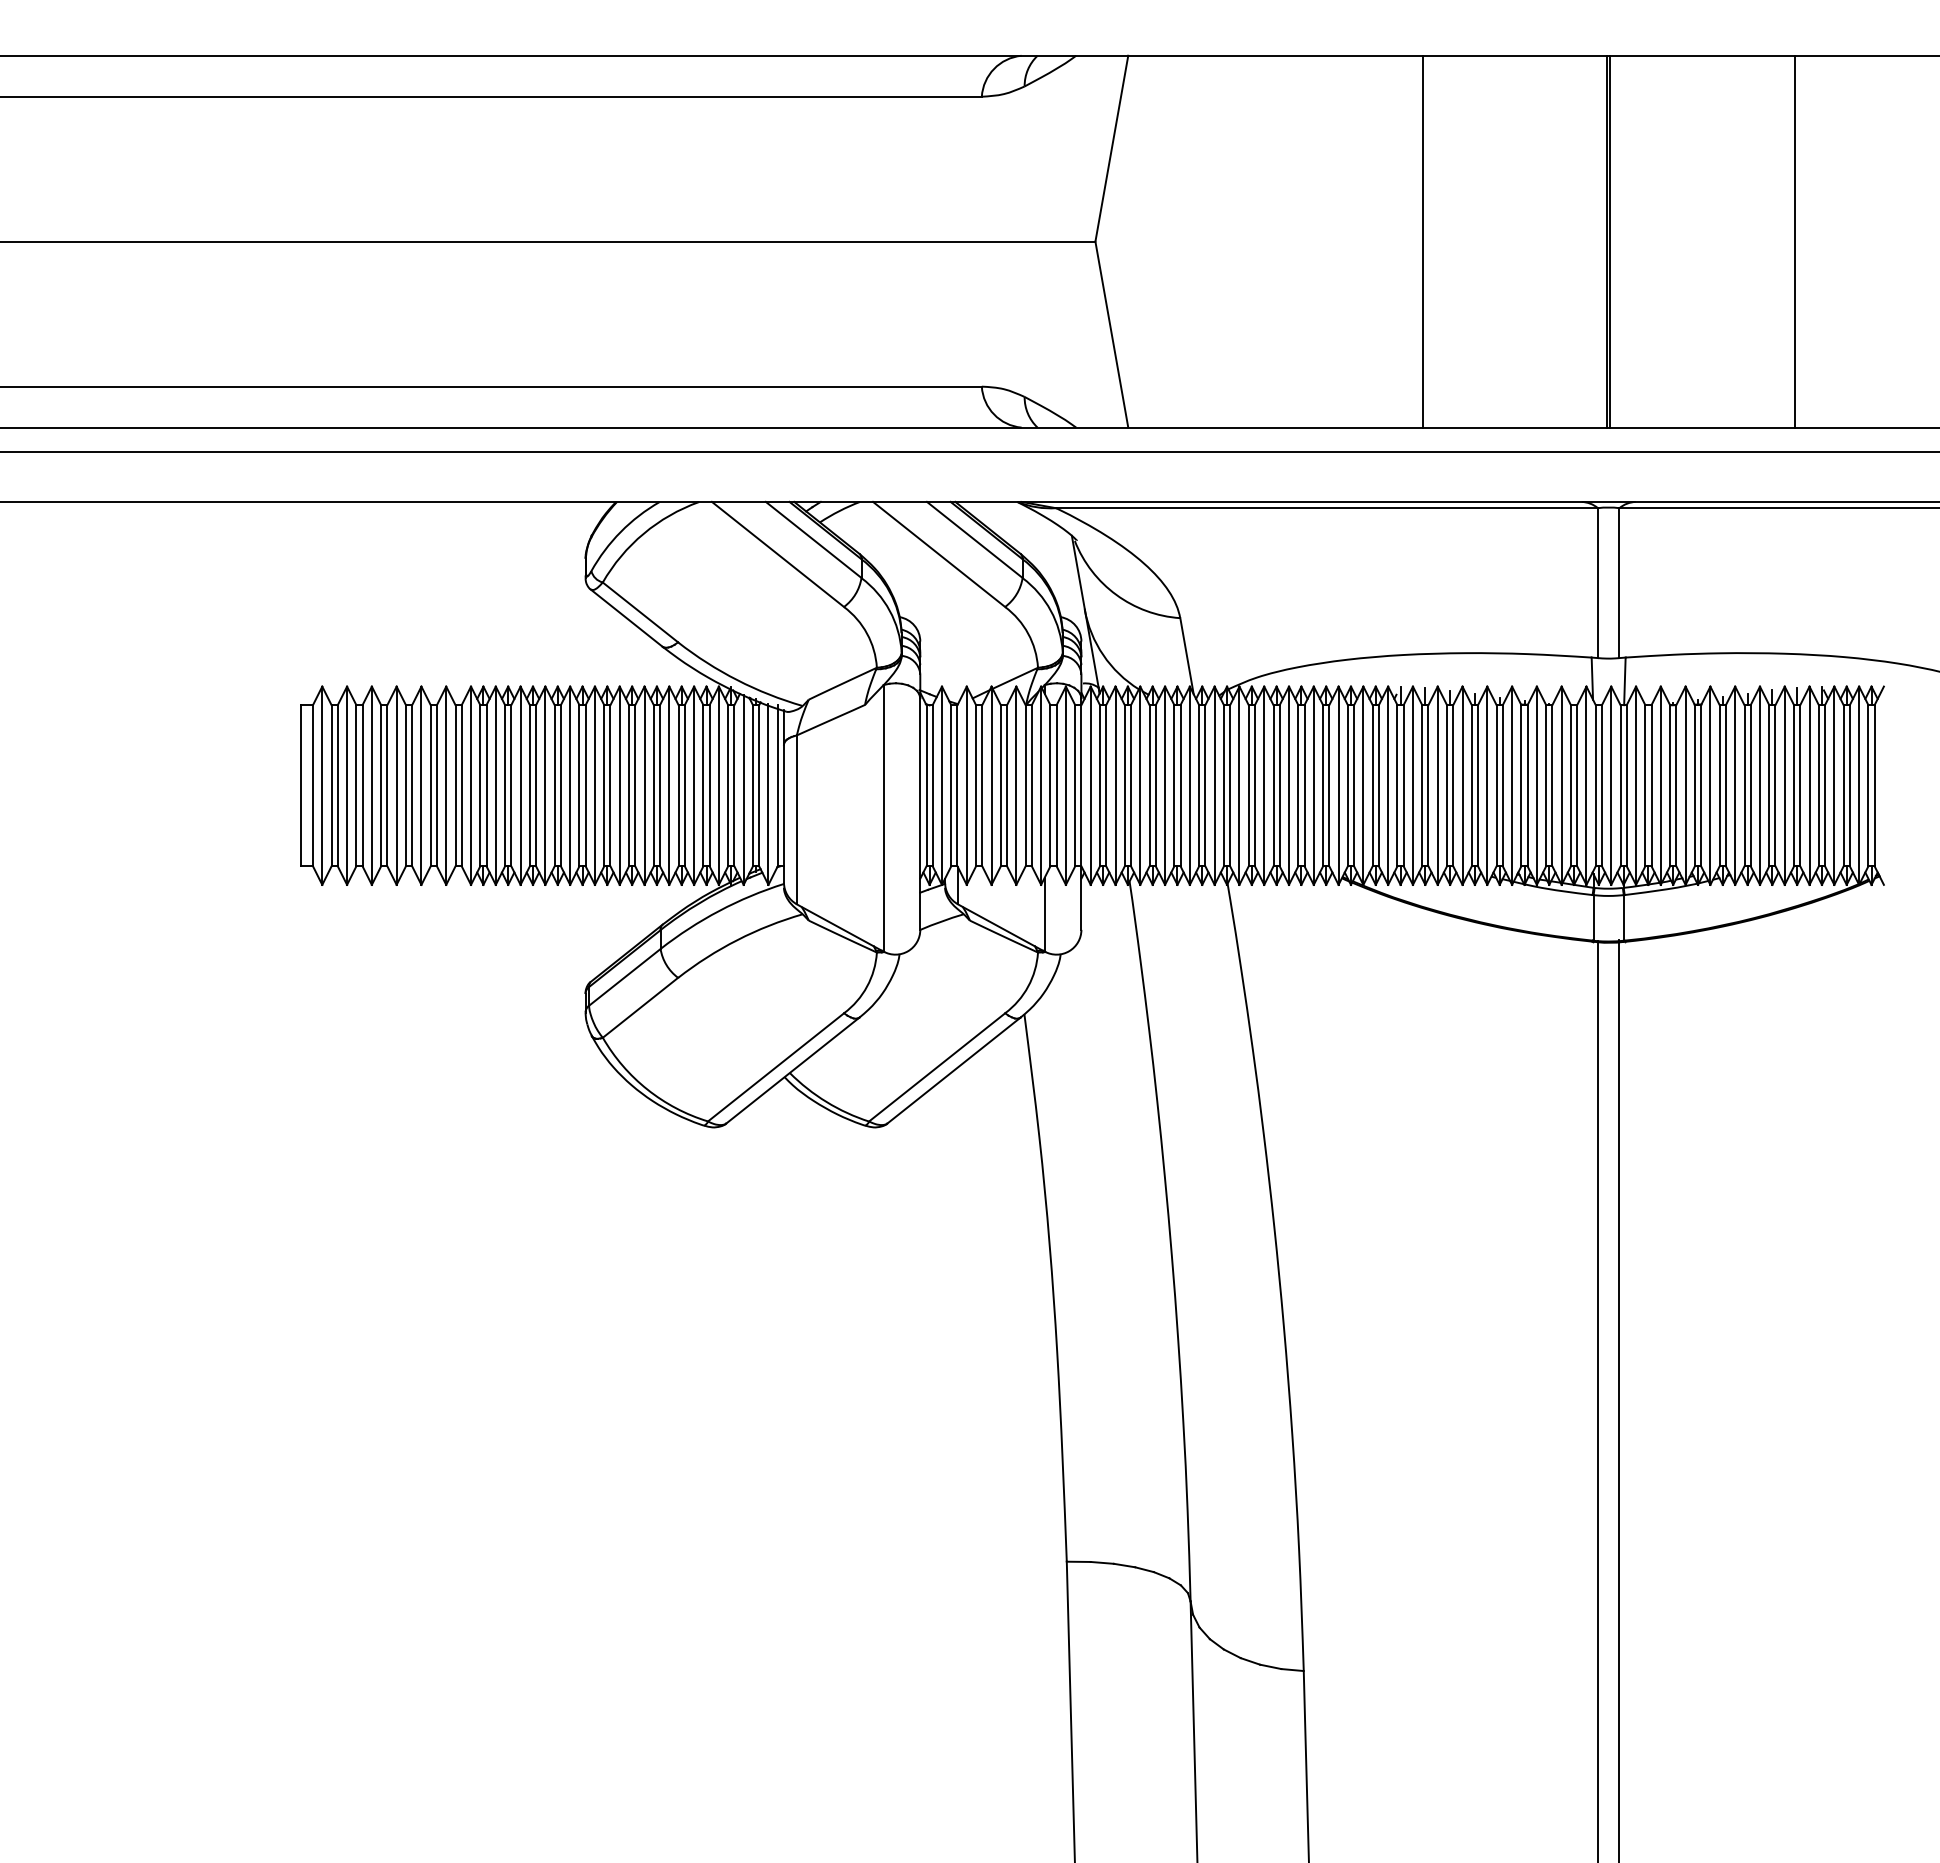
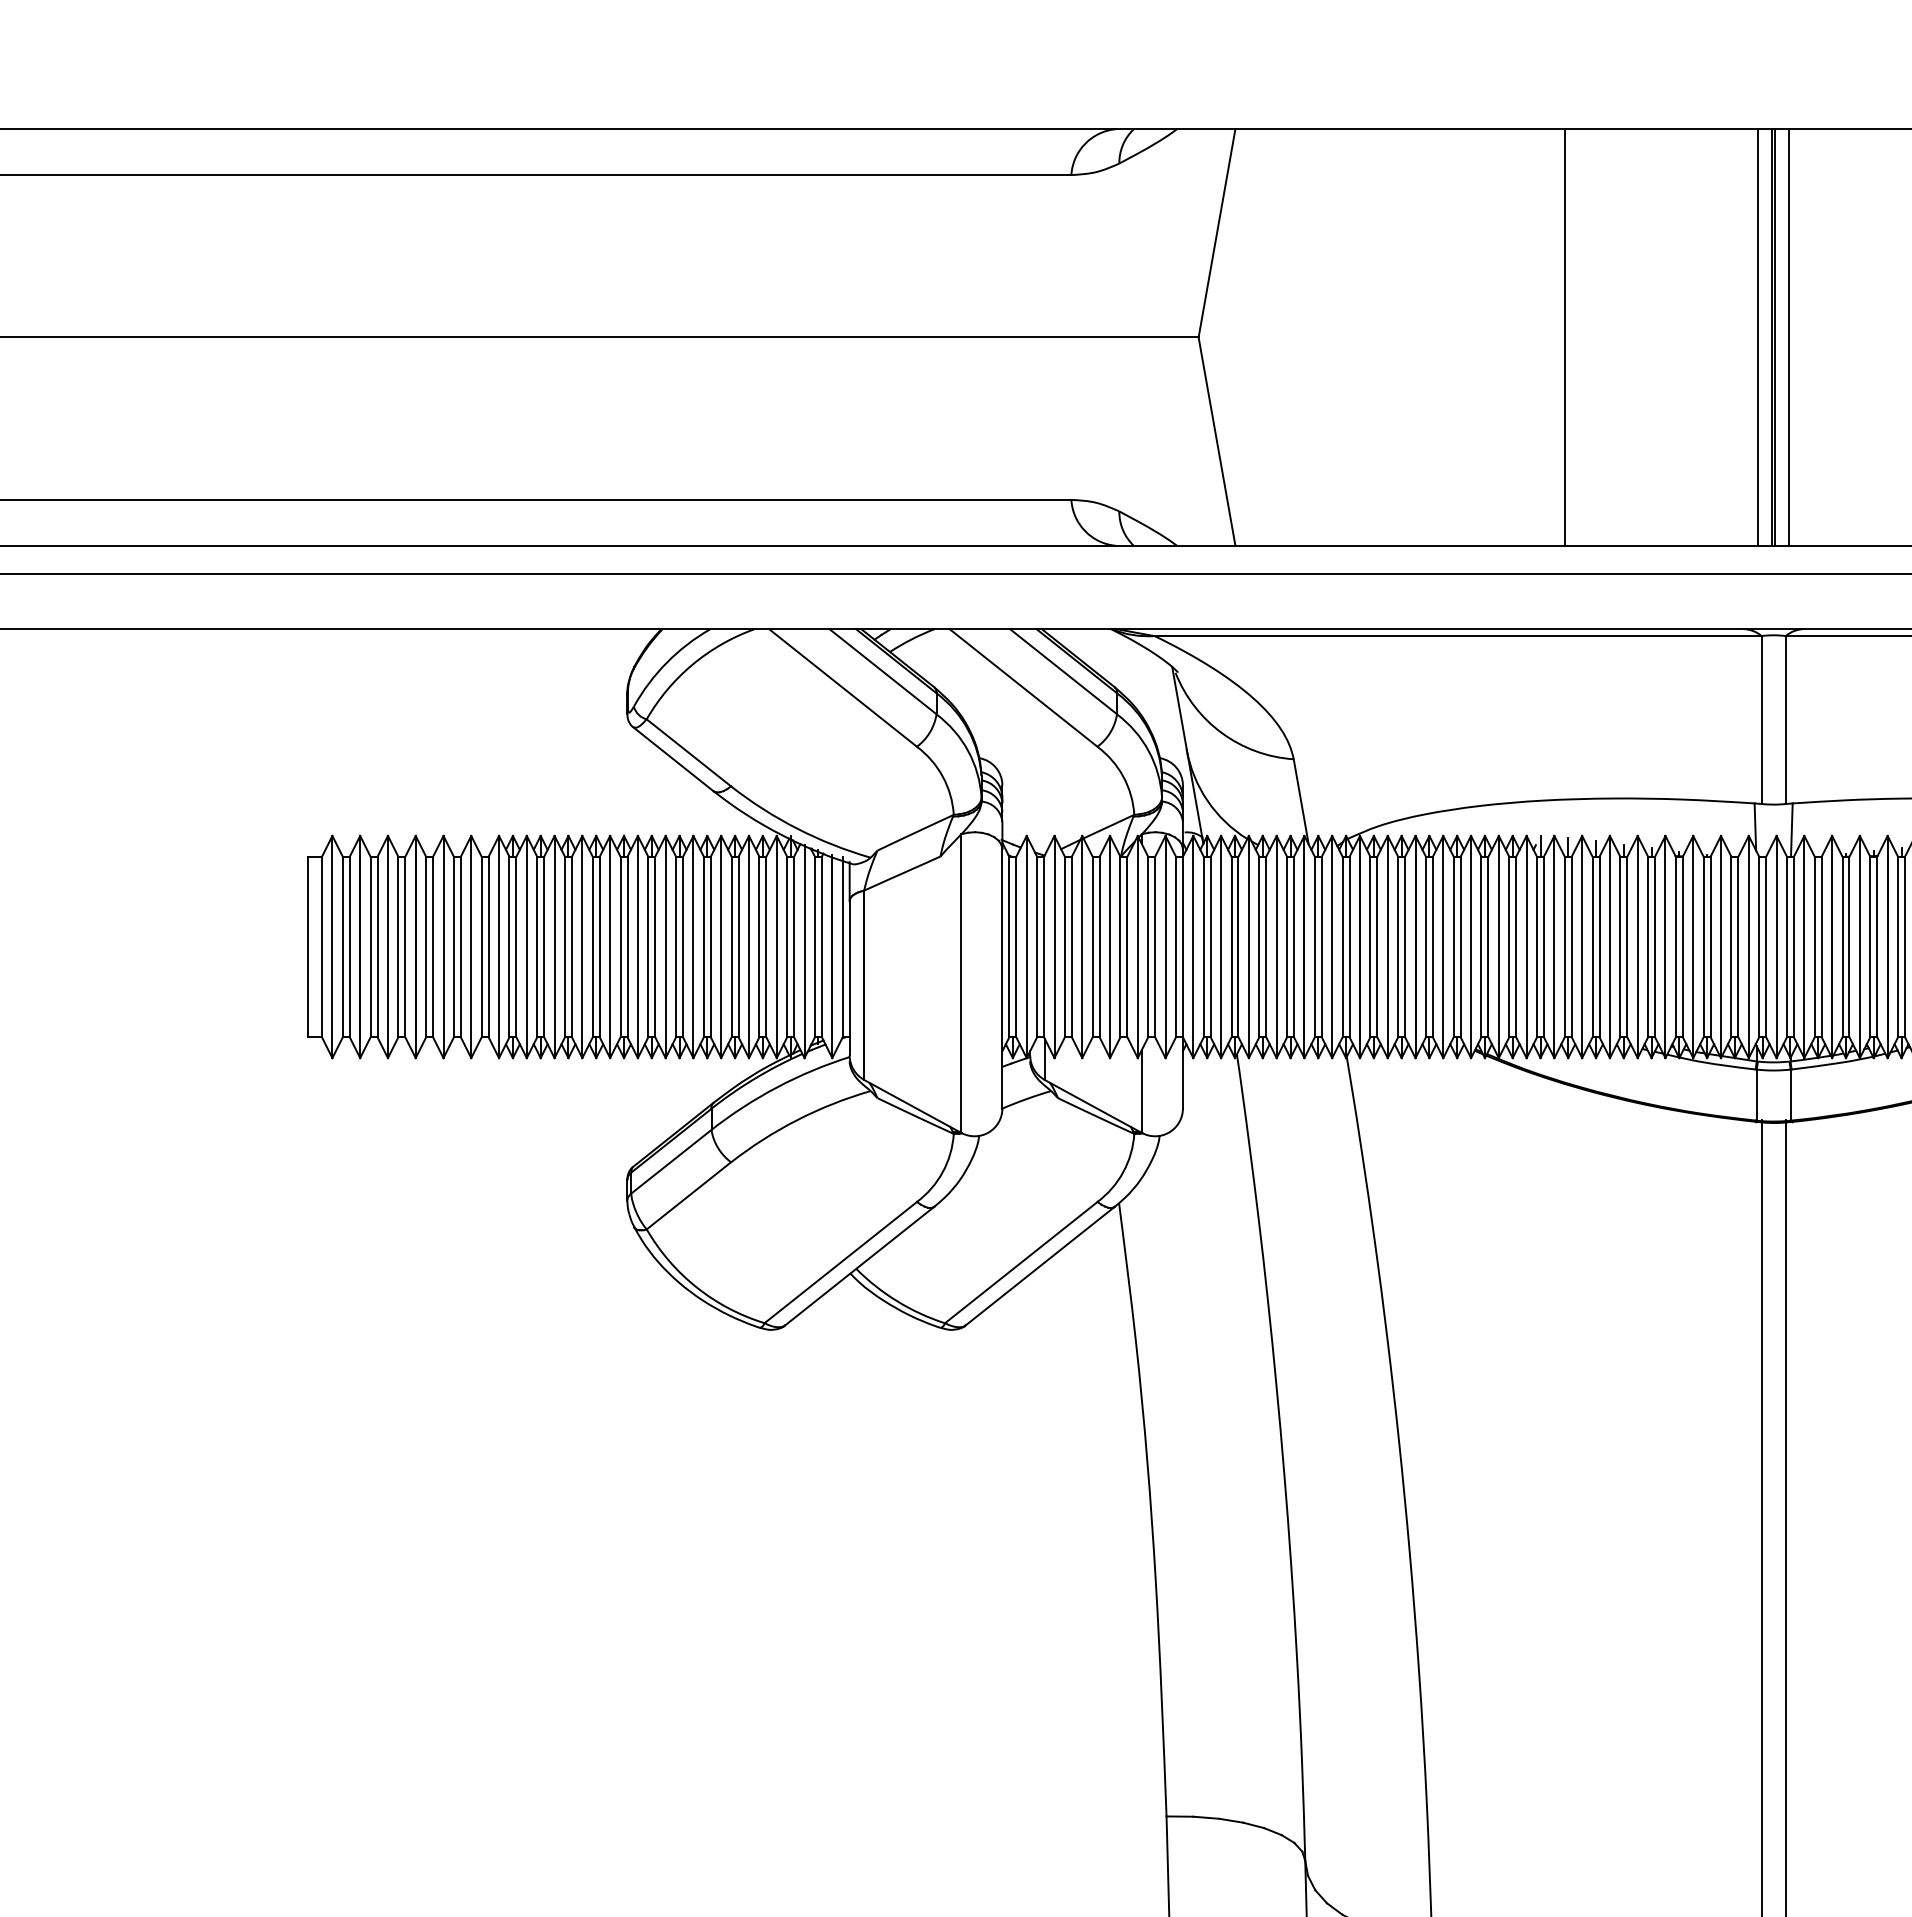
line: (1594, 241) -> (1757, 337), added
line: (1622, 241) -> (1789, 337), added

